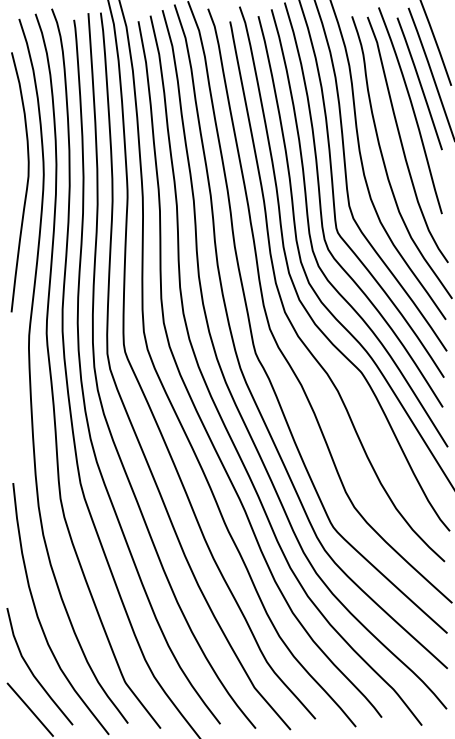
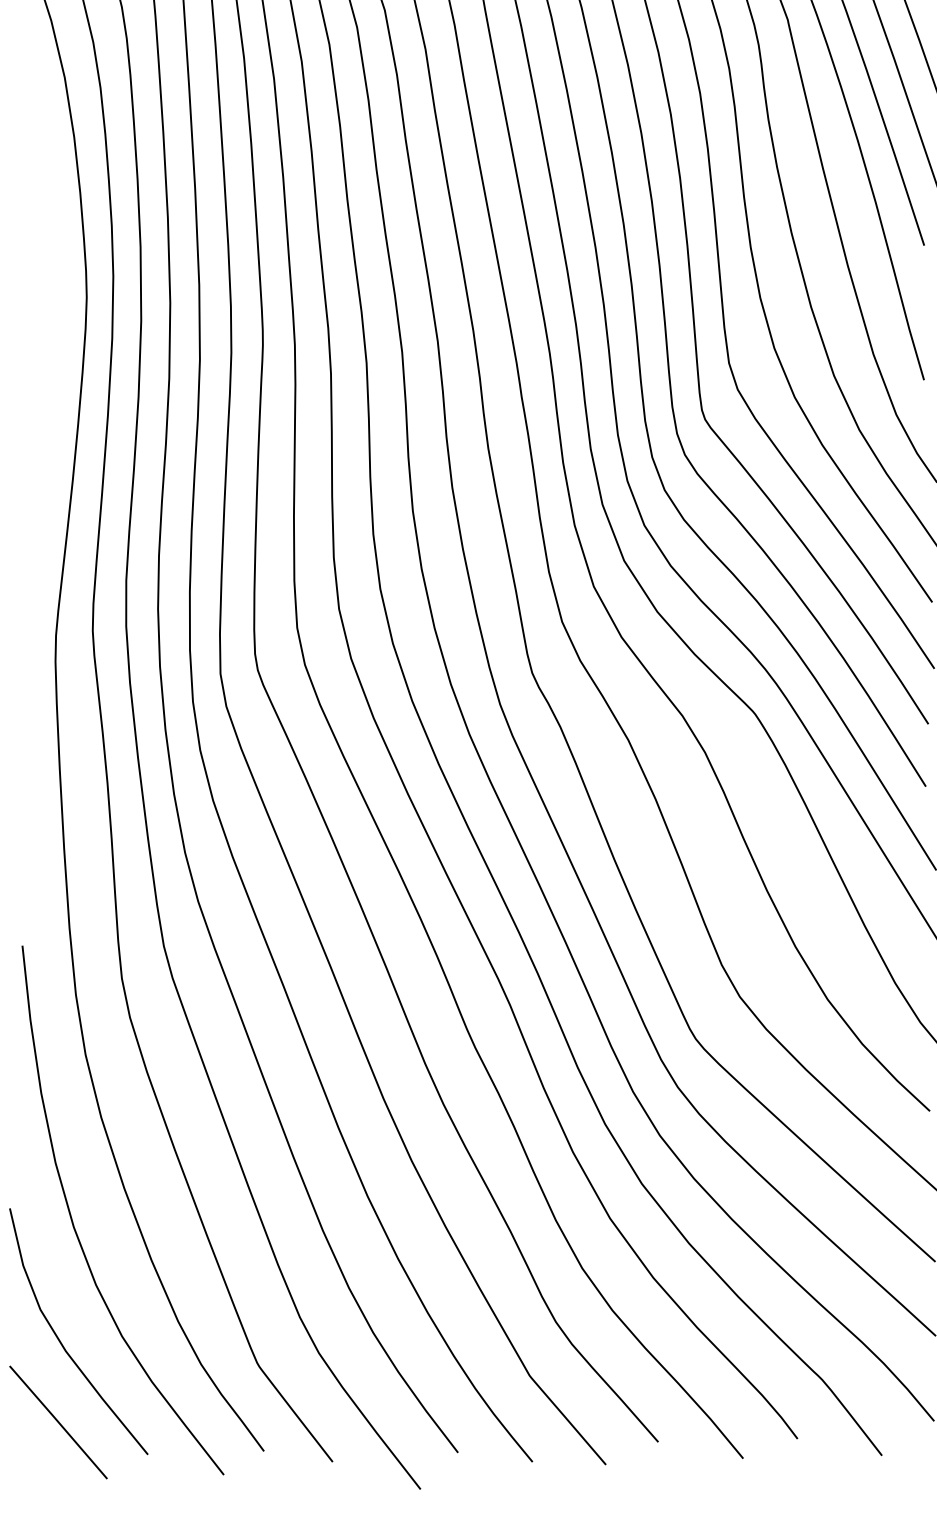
curve: (26, 182) -> (50, 313), removed

